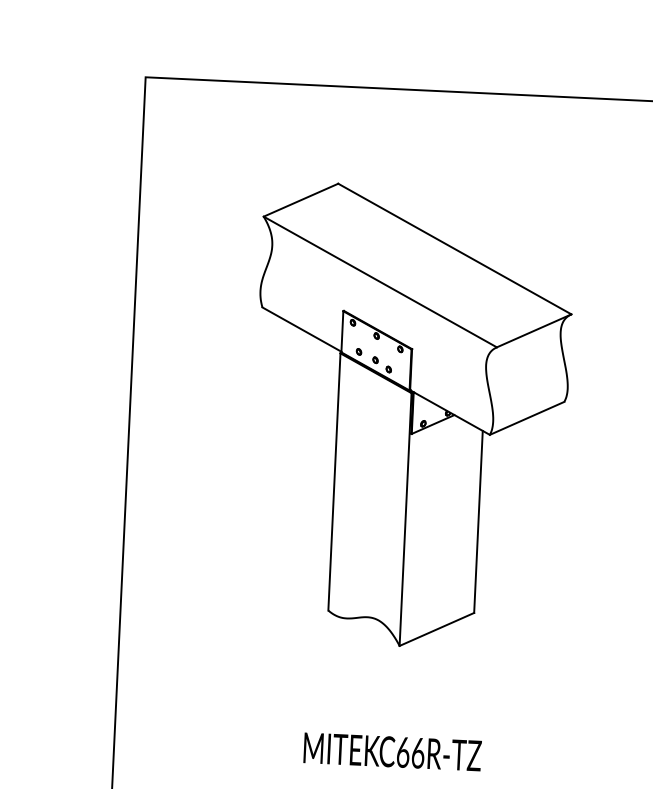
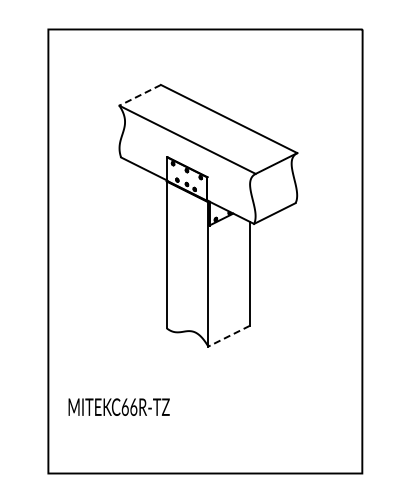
line: (299, 200) -> (139, 95), solid -> dashed
line: (435, 629) -> (228, 336), solid -> dashed
text: (391, 750) -> (118, 406), moved

